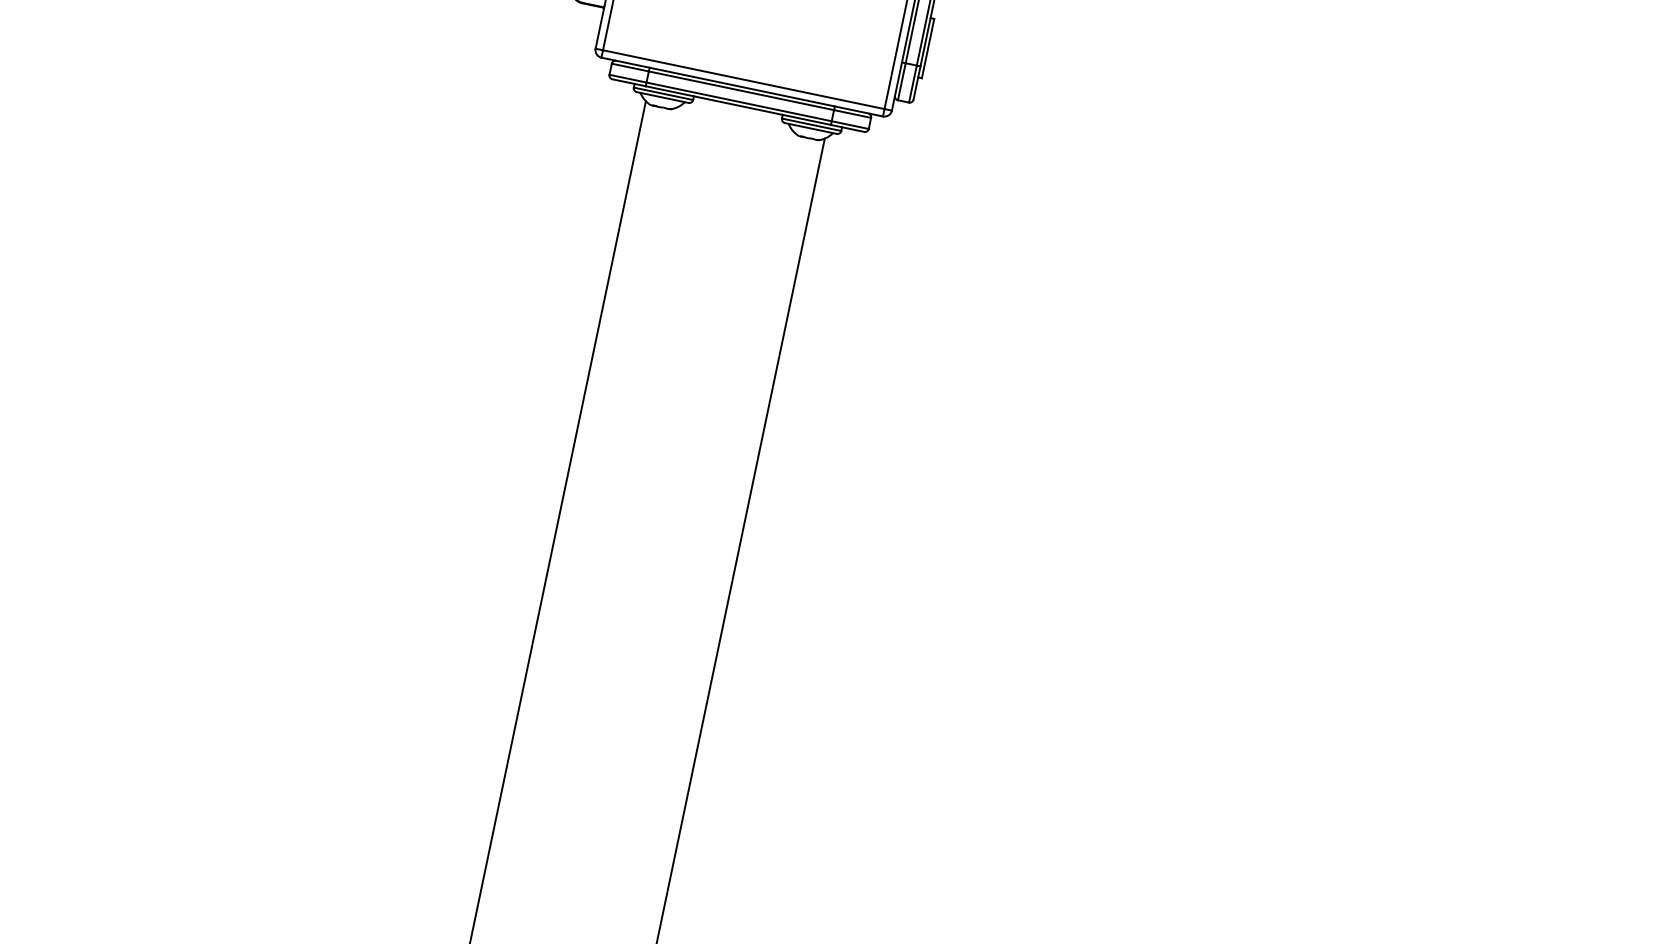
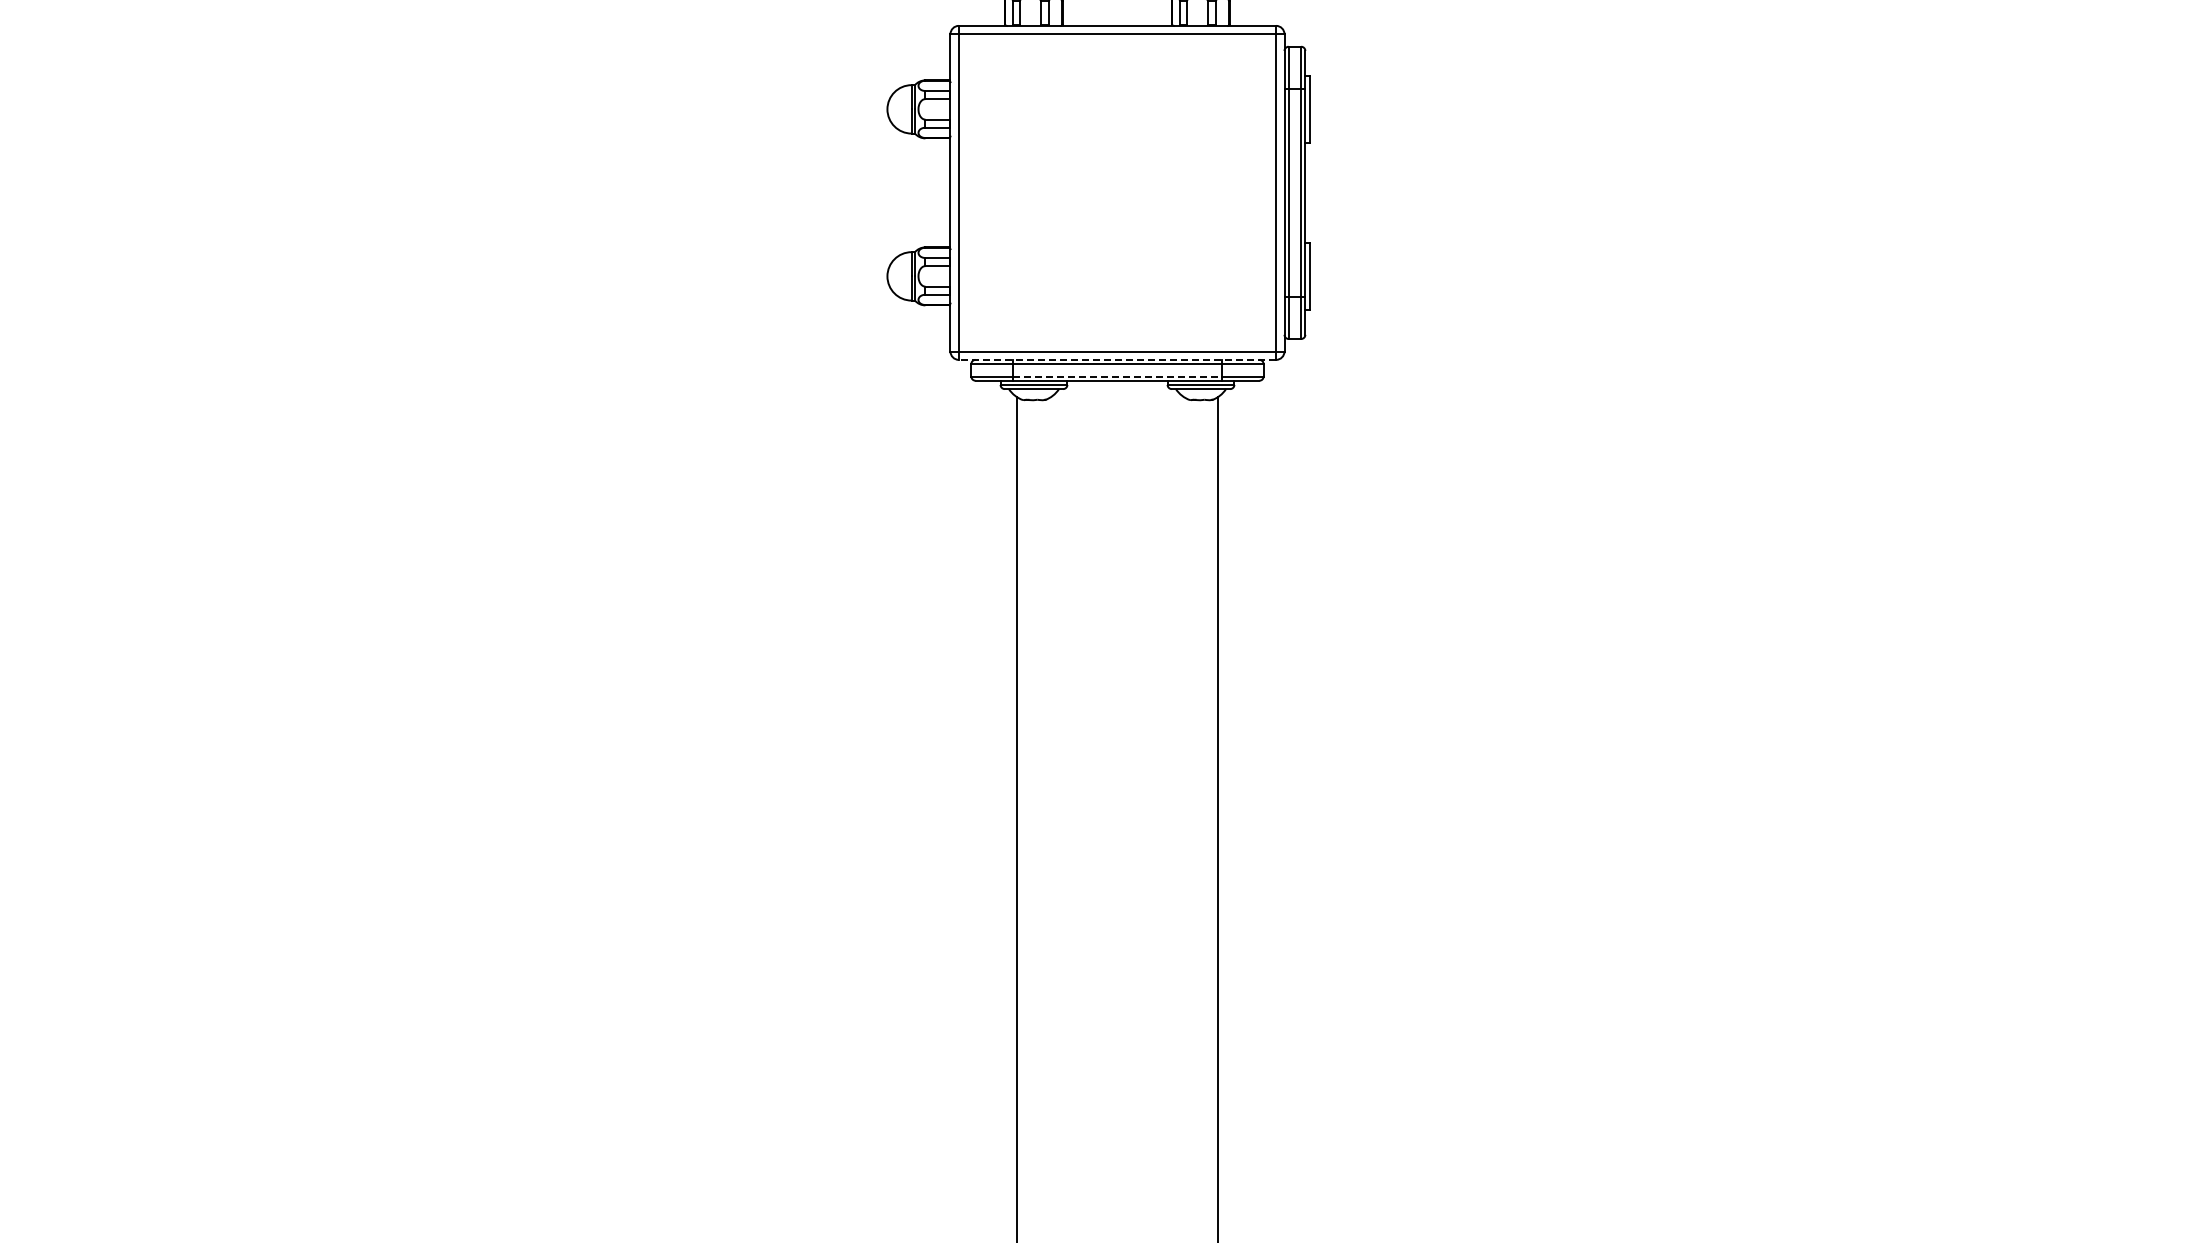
line: (742, 86) -> (1117, 359), solid -> dashed
line: (739, 101) -> (1117, 376), solid -> dashed

